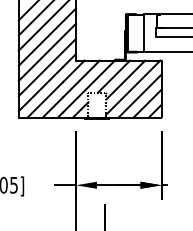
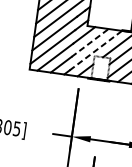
line: (81, 78) -> (90, 42), solid -> dashed
line: (89, 86) -> (96, 50), solid -> dashed

